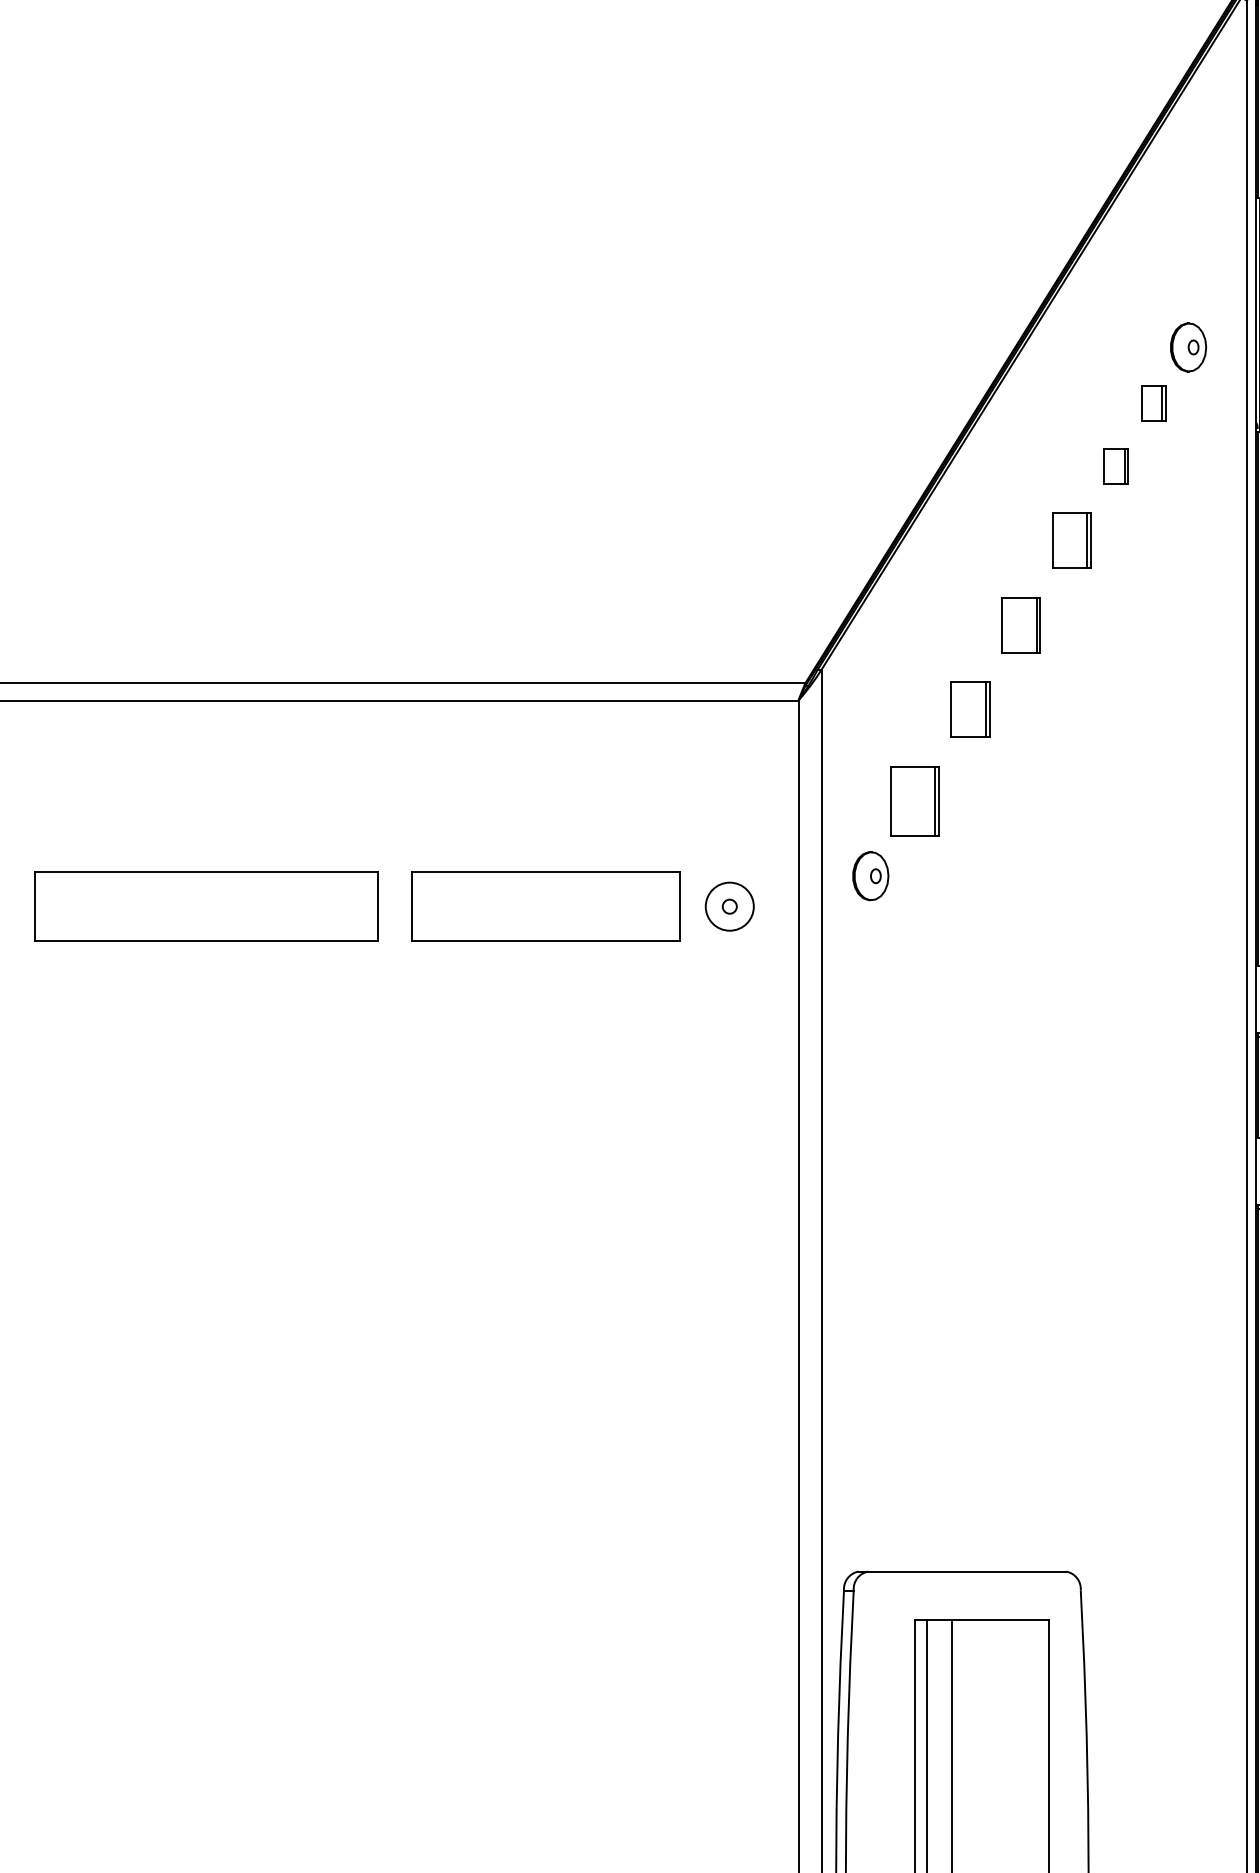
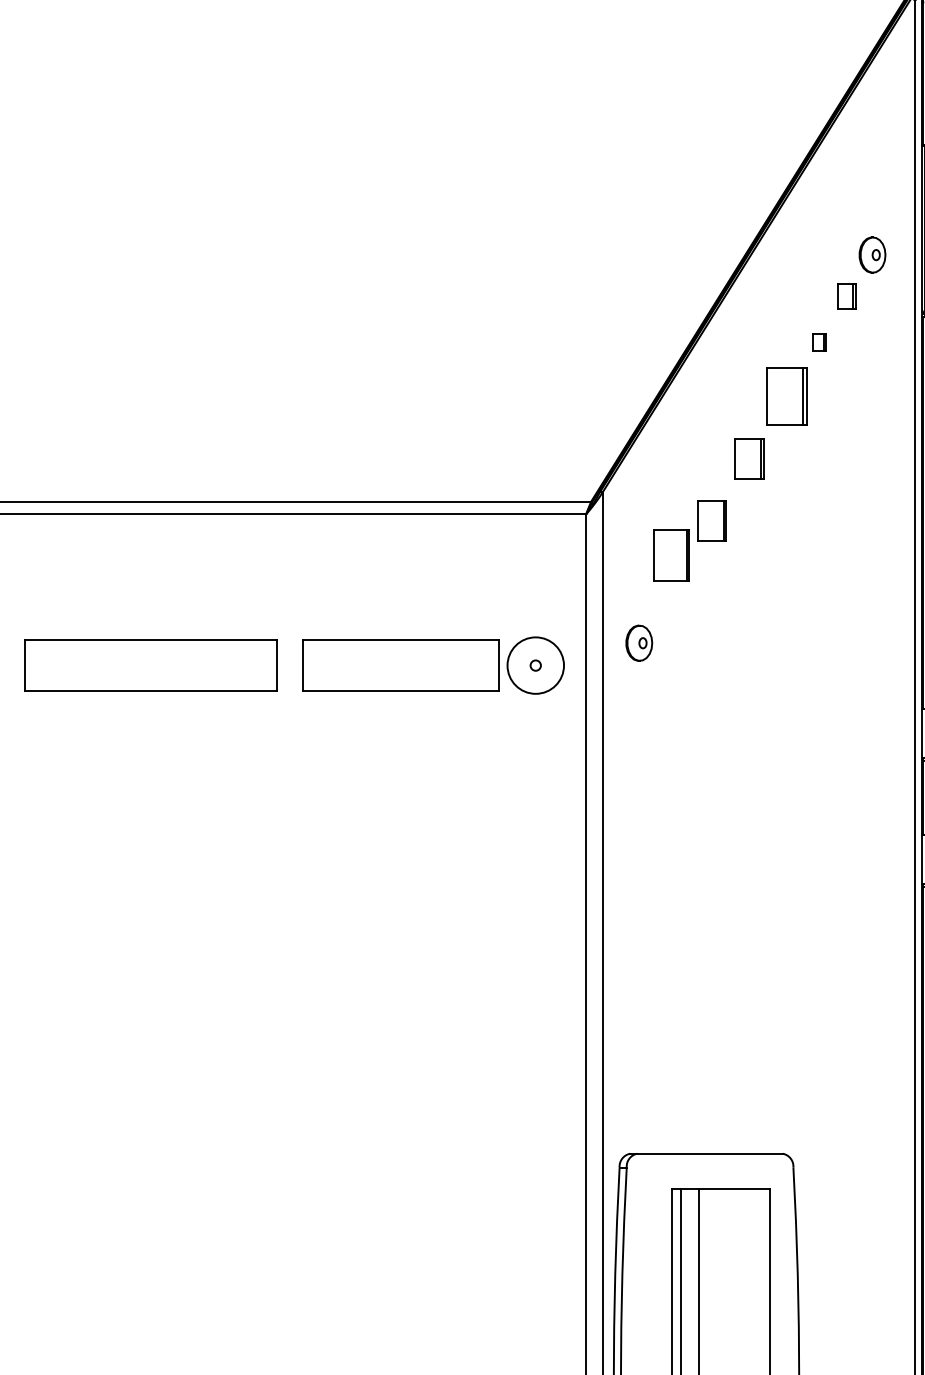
part: (1116, 466) -> (819, 342), size x0.7
part: (1071, 540) -> (786, 396), size x1.4
part: (914, 801) -> (671, 555), moved
circle: (729, 906) -> (535, 665), size x1.6

